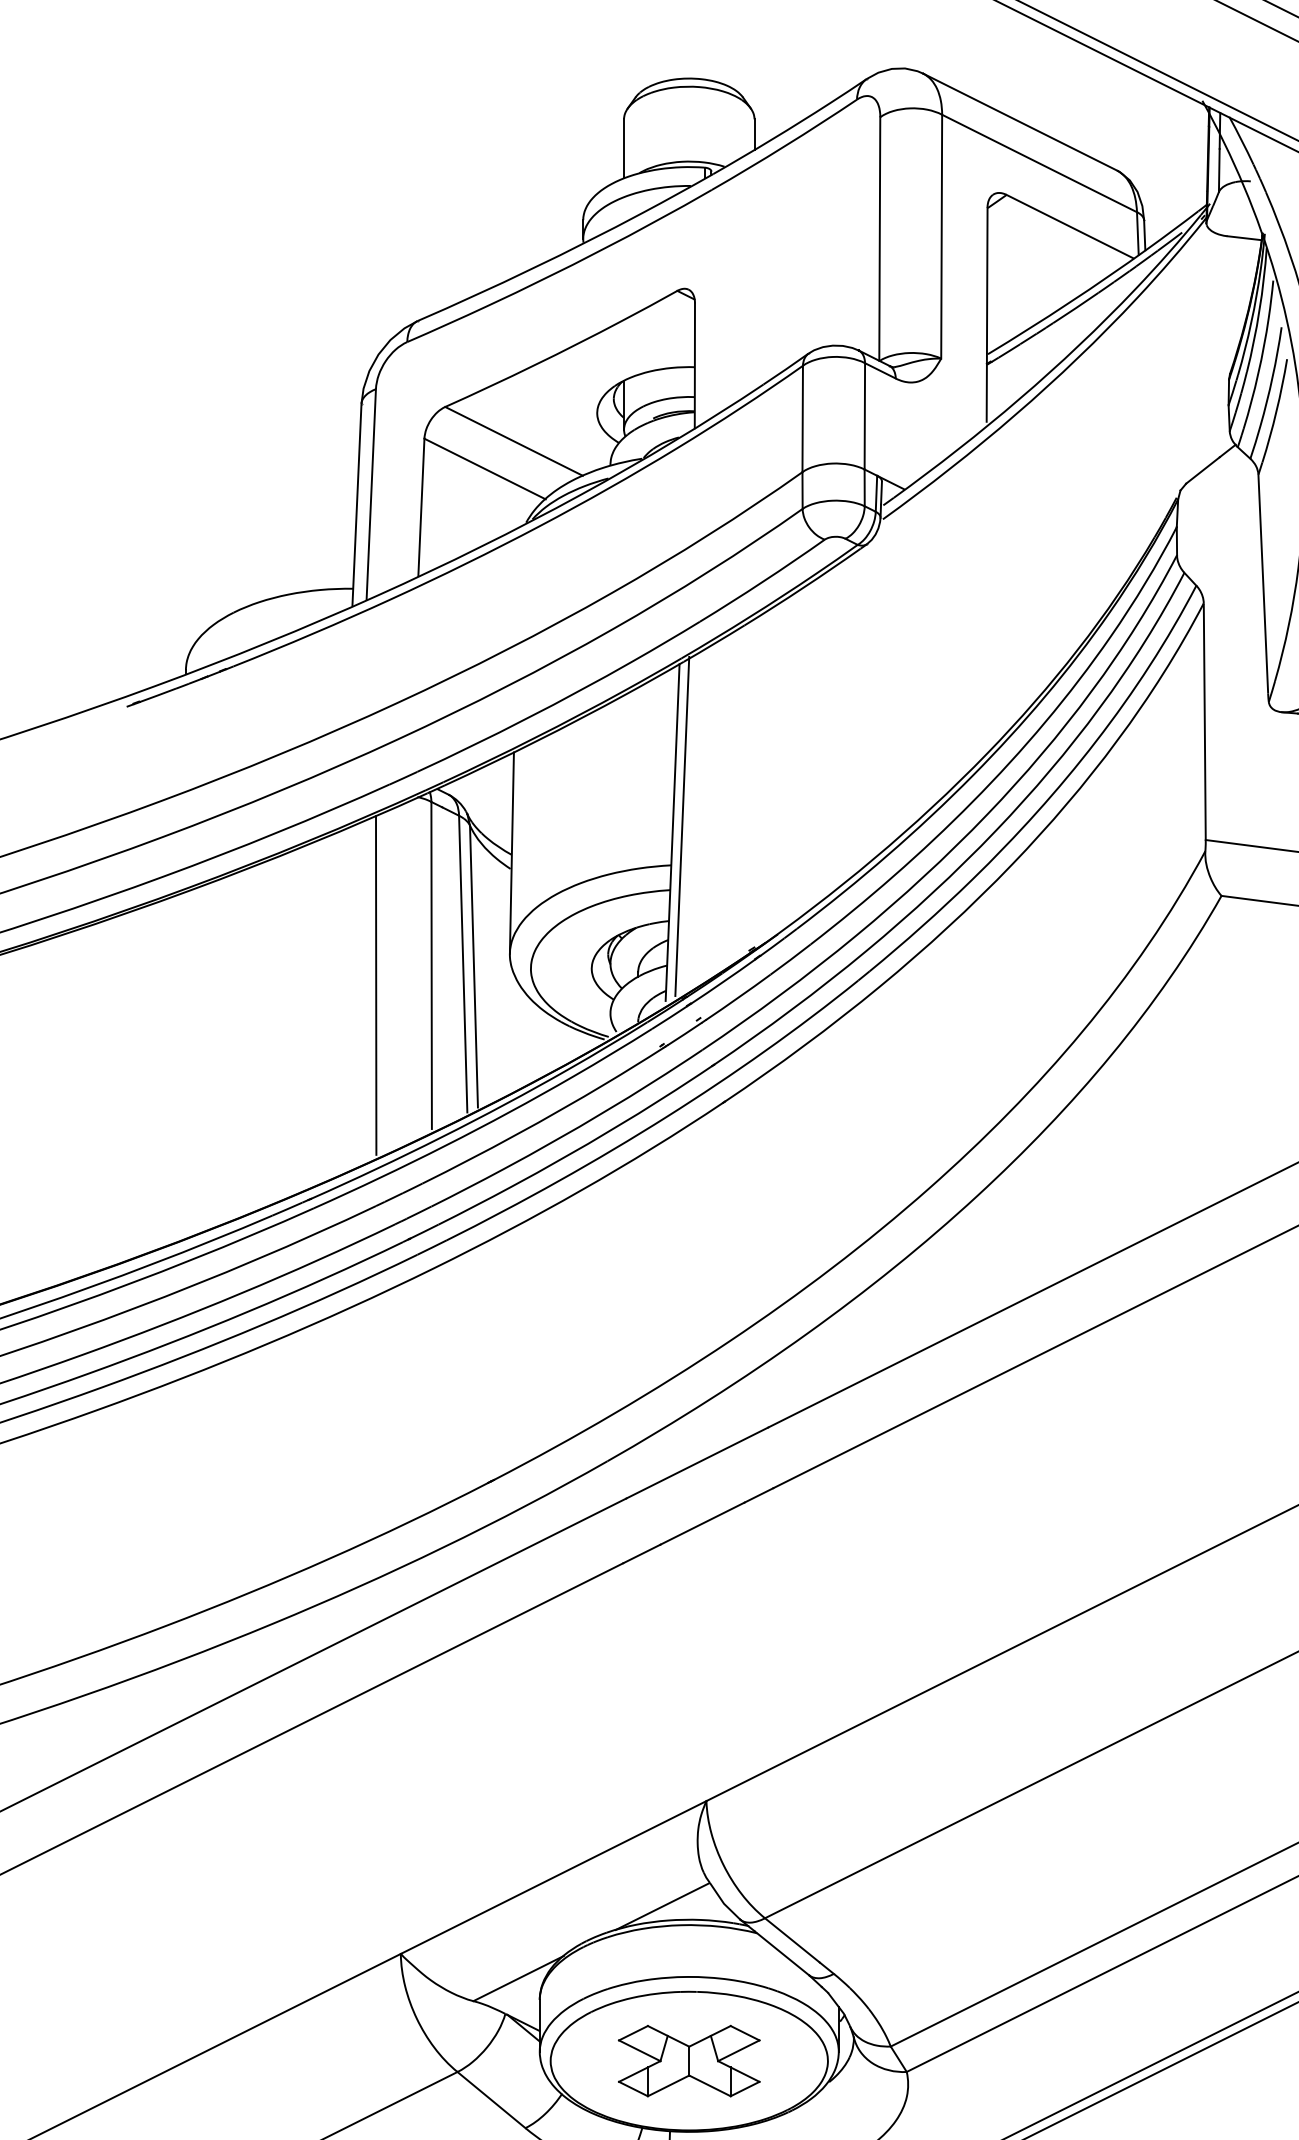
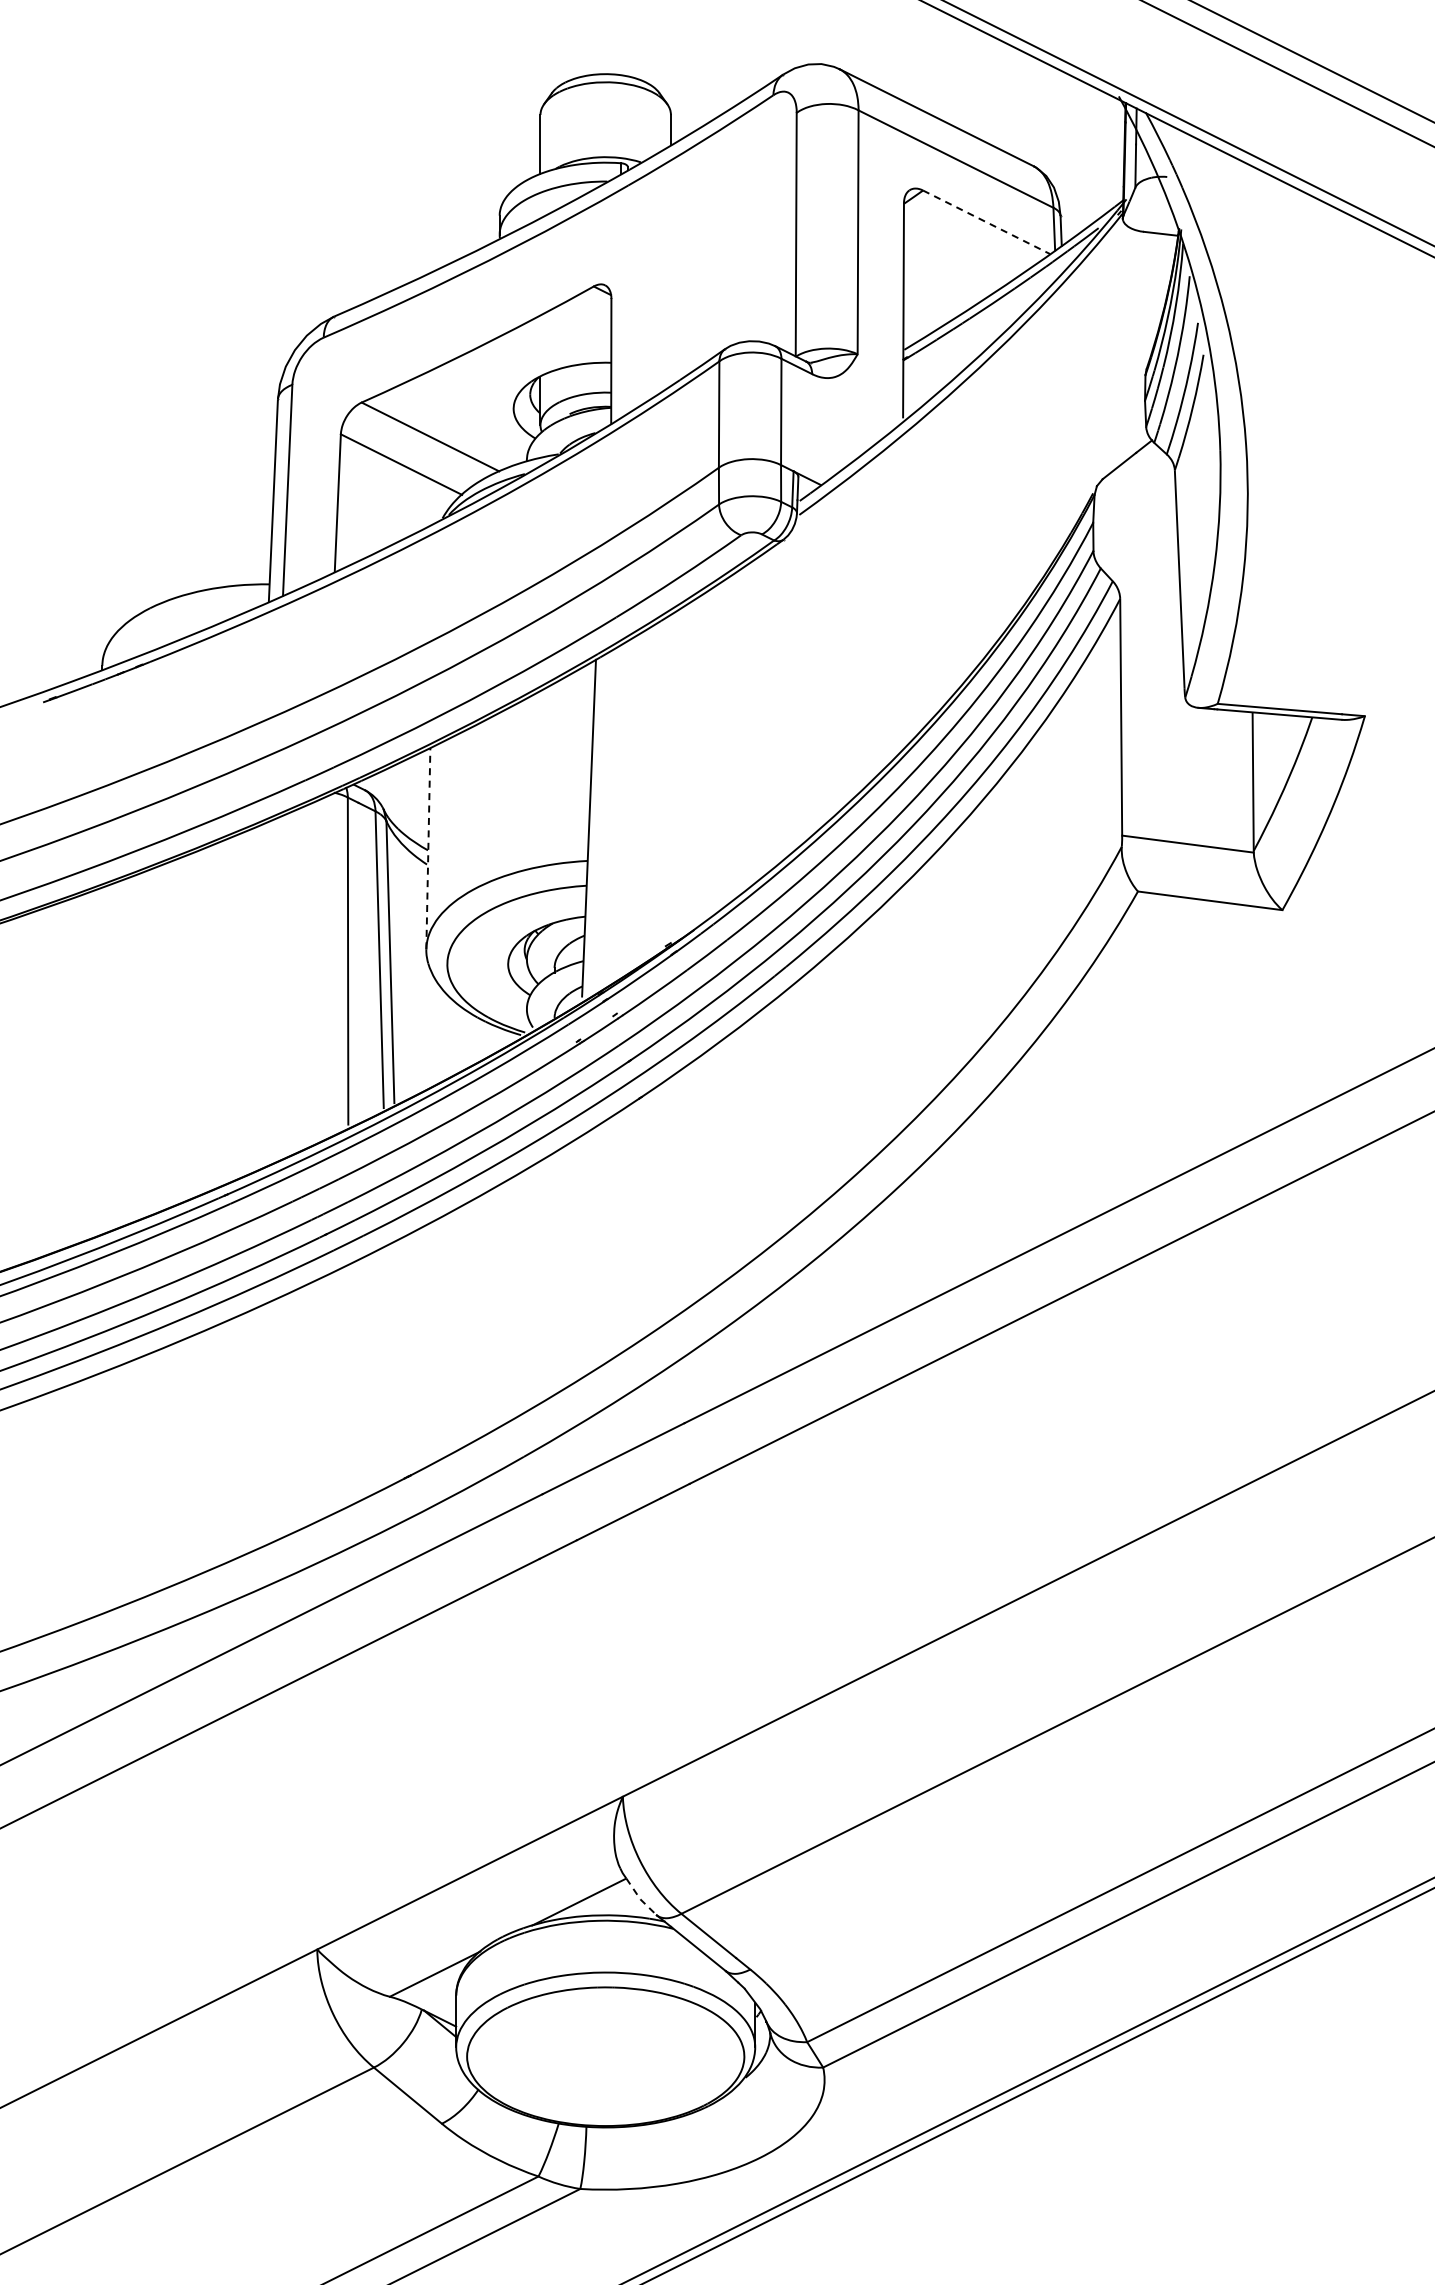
line: (1070, 226) -> (986, 222), solid -> dashed
line: (682, 825) -> (598, 821), removed
line: (512, 852) -> (428, 848), solid -> dashed
line: (376, 984) -> (292, 980), removed
line: (723, 1902) -> (639, 1898), solid -> dashed
part: (689, 2060) -> (605, 2056), removed

